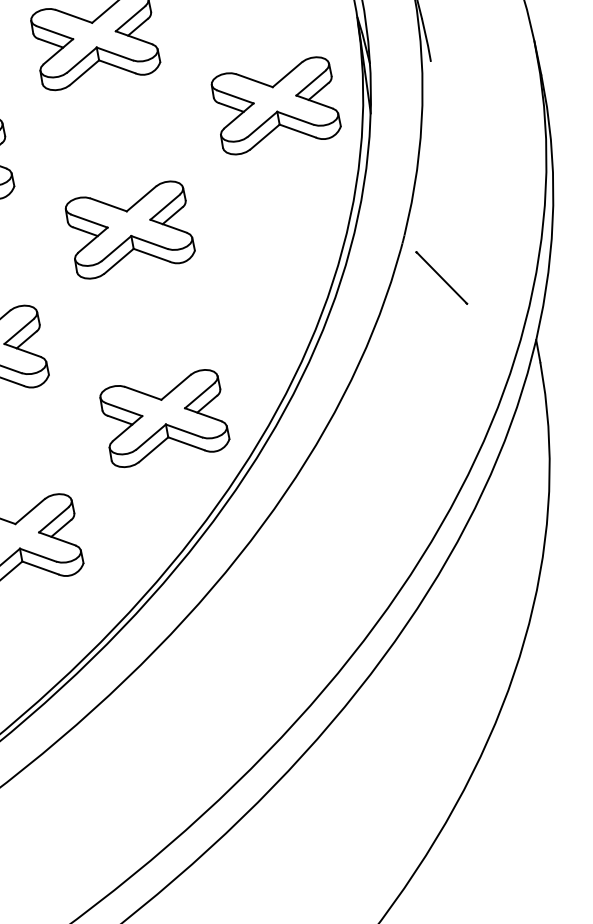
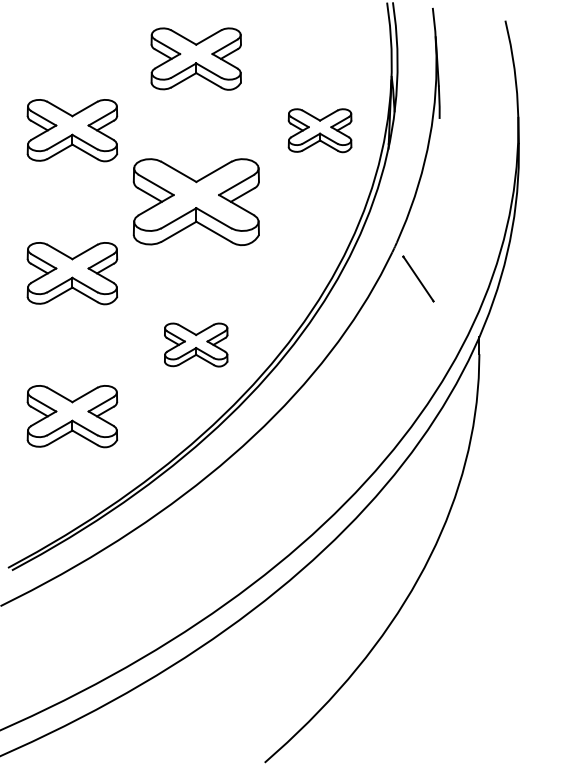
part: (275, 106) -> (319, 130), size x0.7
part: (129, 229) -> (195, 201), size x1.4
part: (163, 418) -> (195, 344), size x0.7

